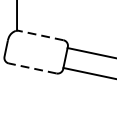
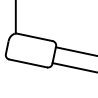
line: (40, 35) -> (34, 37), dashed -> solid
line: (31, 68) -> (27, 63), dashed -> solid

